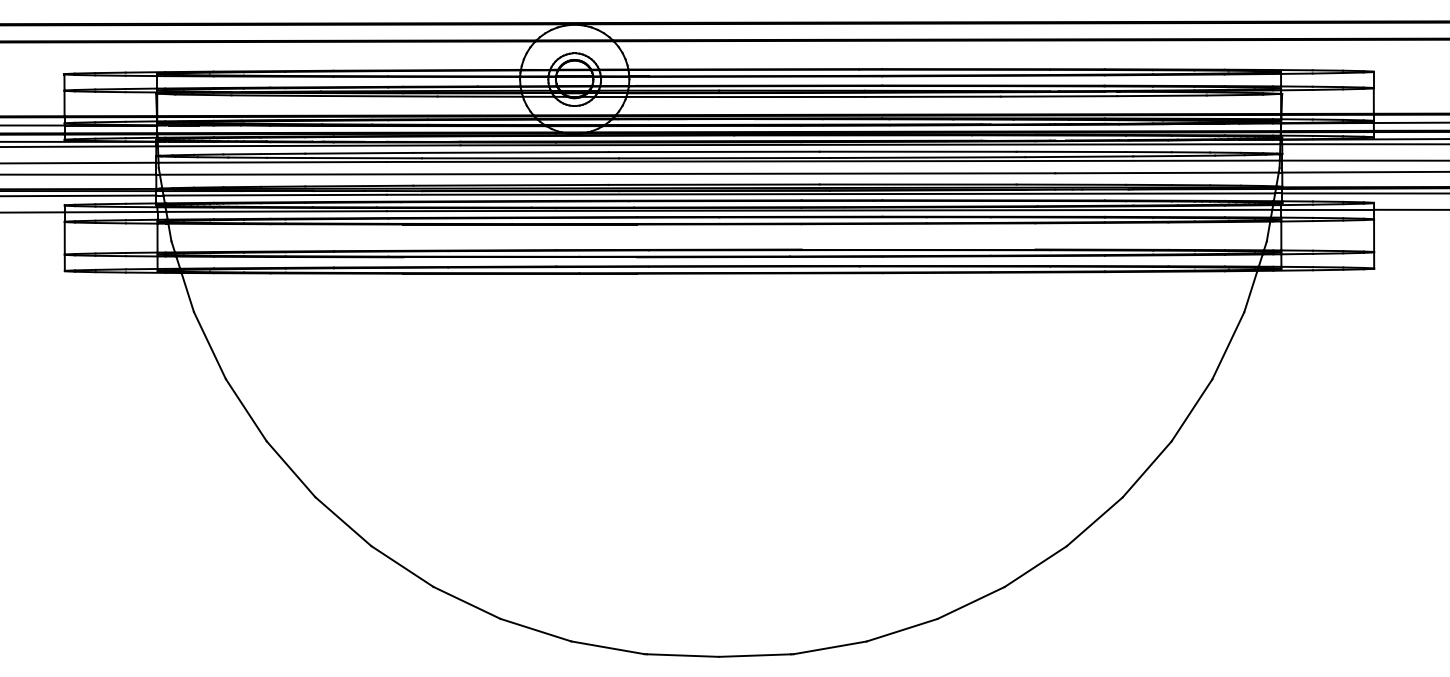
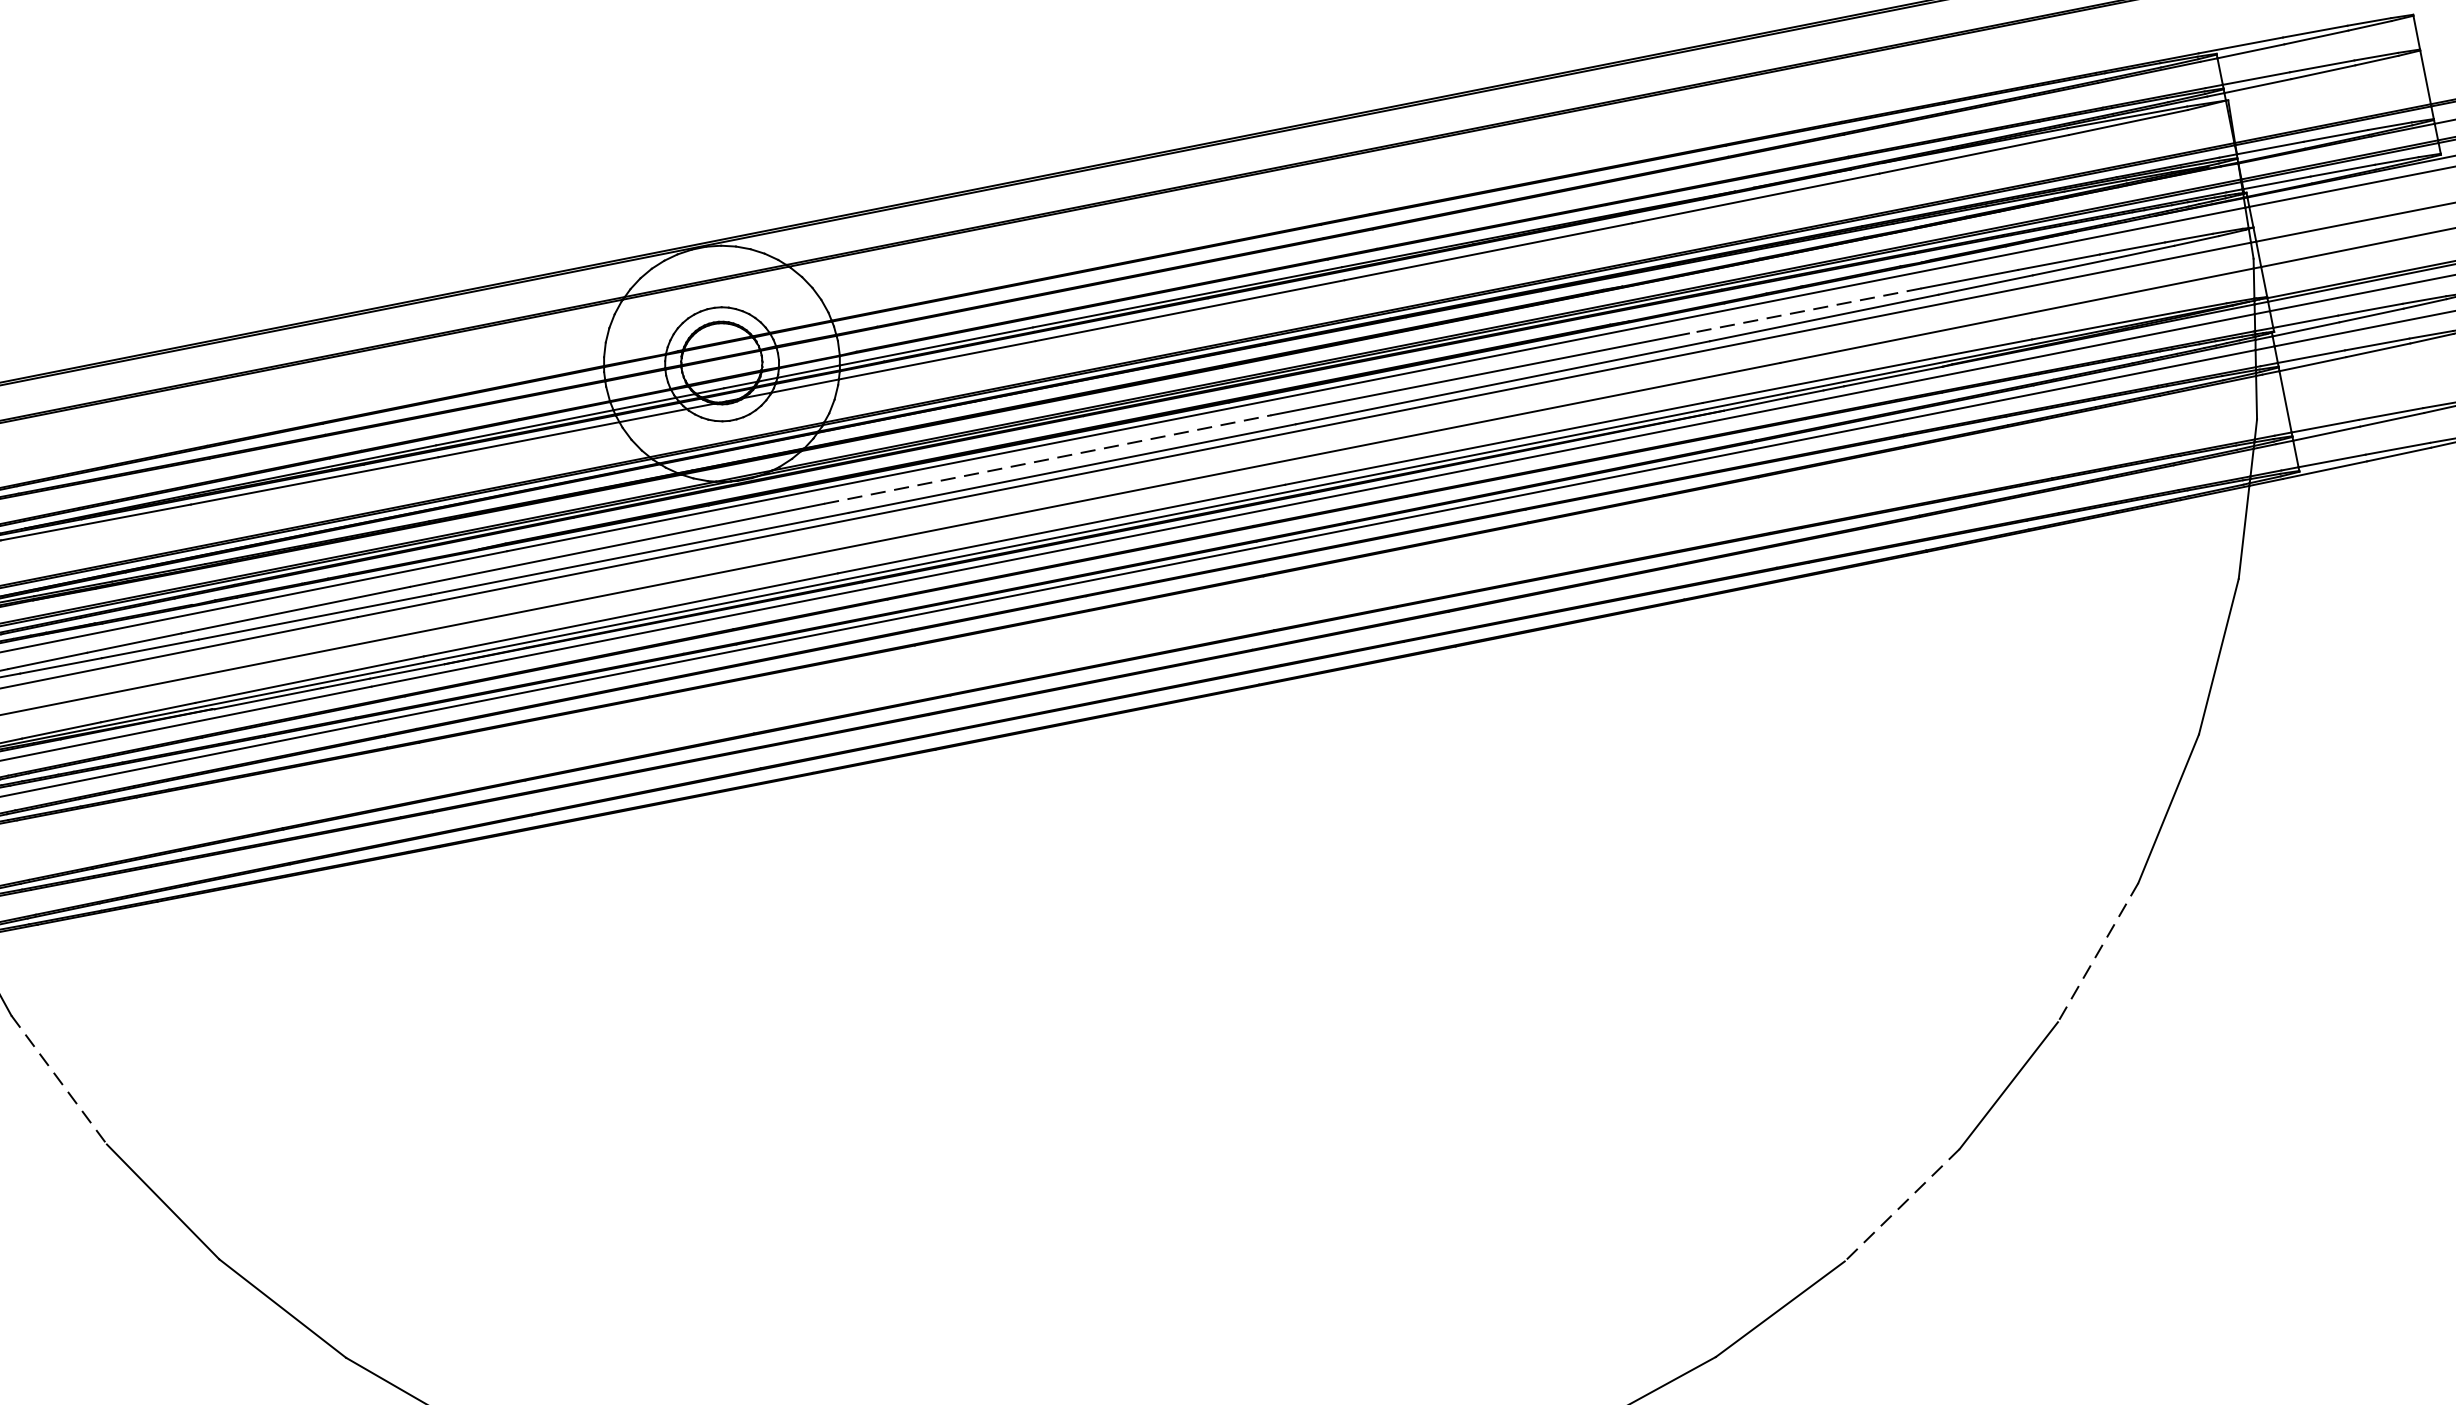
line: (714, 151) -> (1048, 458), solid -> dashed
line: (1071, 151) -> (1805, 309), solid -> dashed
line: (210, 346) -> (60, 1081), solid -> dashed
line: (1146, 469) -> (2096, 953), solid -> dashed
line: (1035, 566) -> (1901, 1205), solid -> dashed

